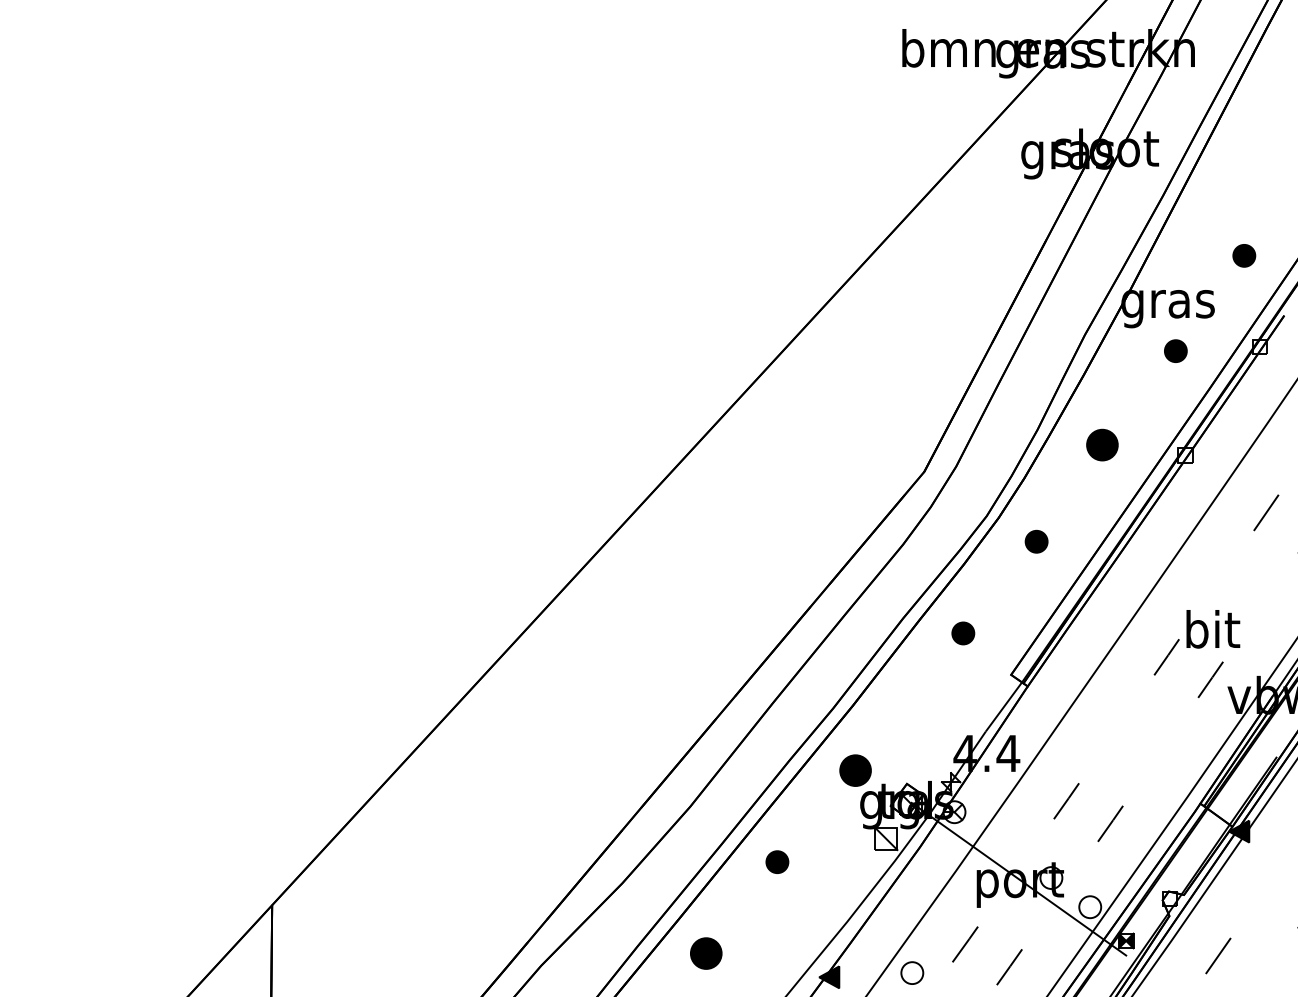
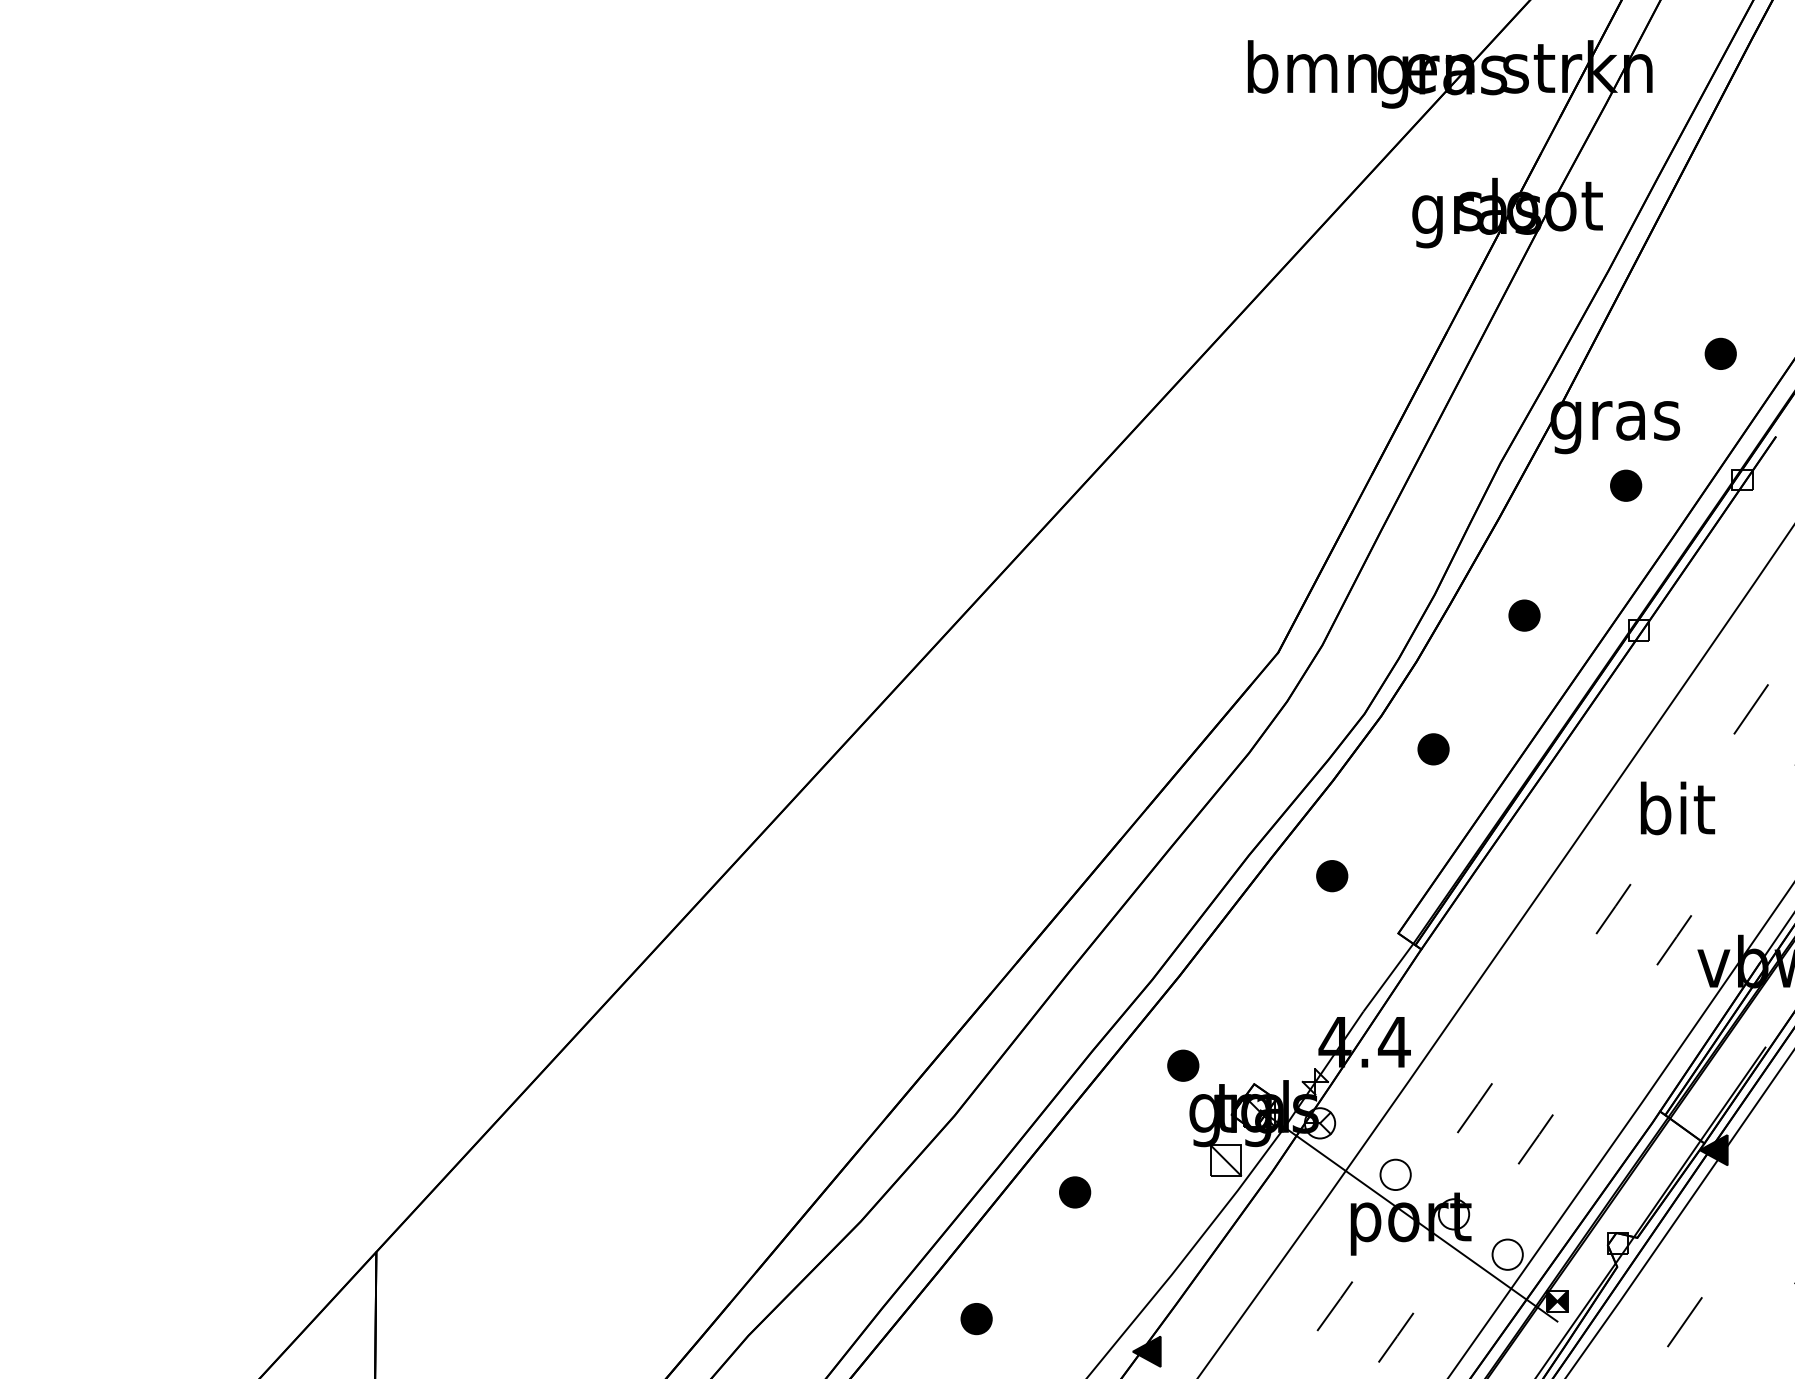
part: (1102, 444) -> (1524, 615), size x0.71
text: (1213, 629) -> (1677, 808), moved
part: (855, 770) -> (1183, 1065), size x0.71
part: (706, 954) -> (976, 1319), size x0.71
part: (912, 972) -> (1395, 1174), moved

